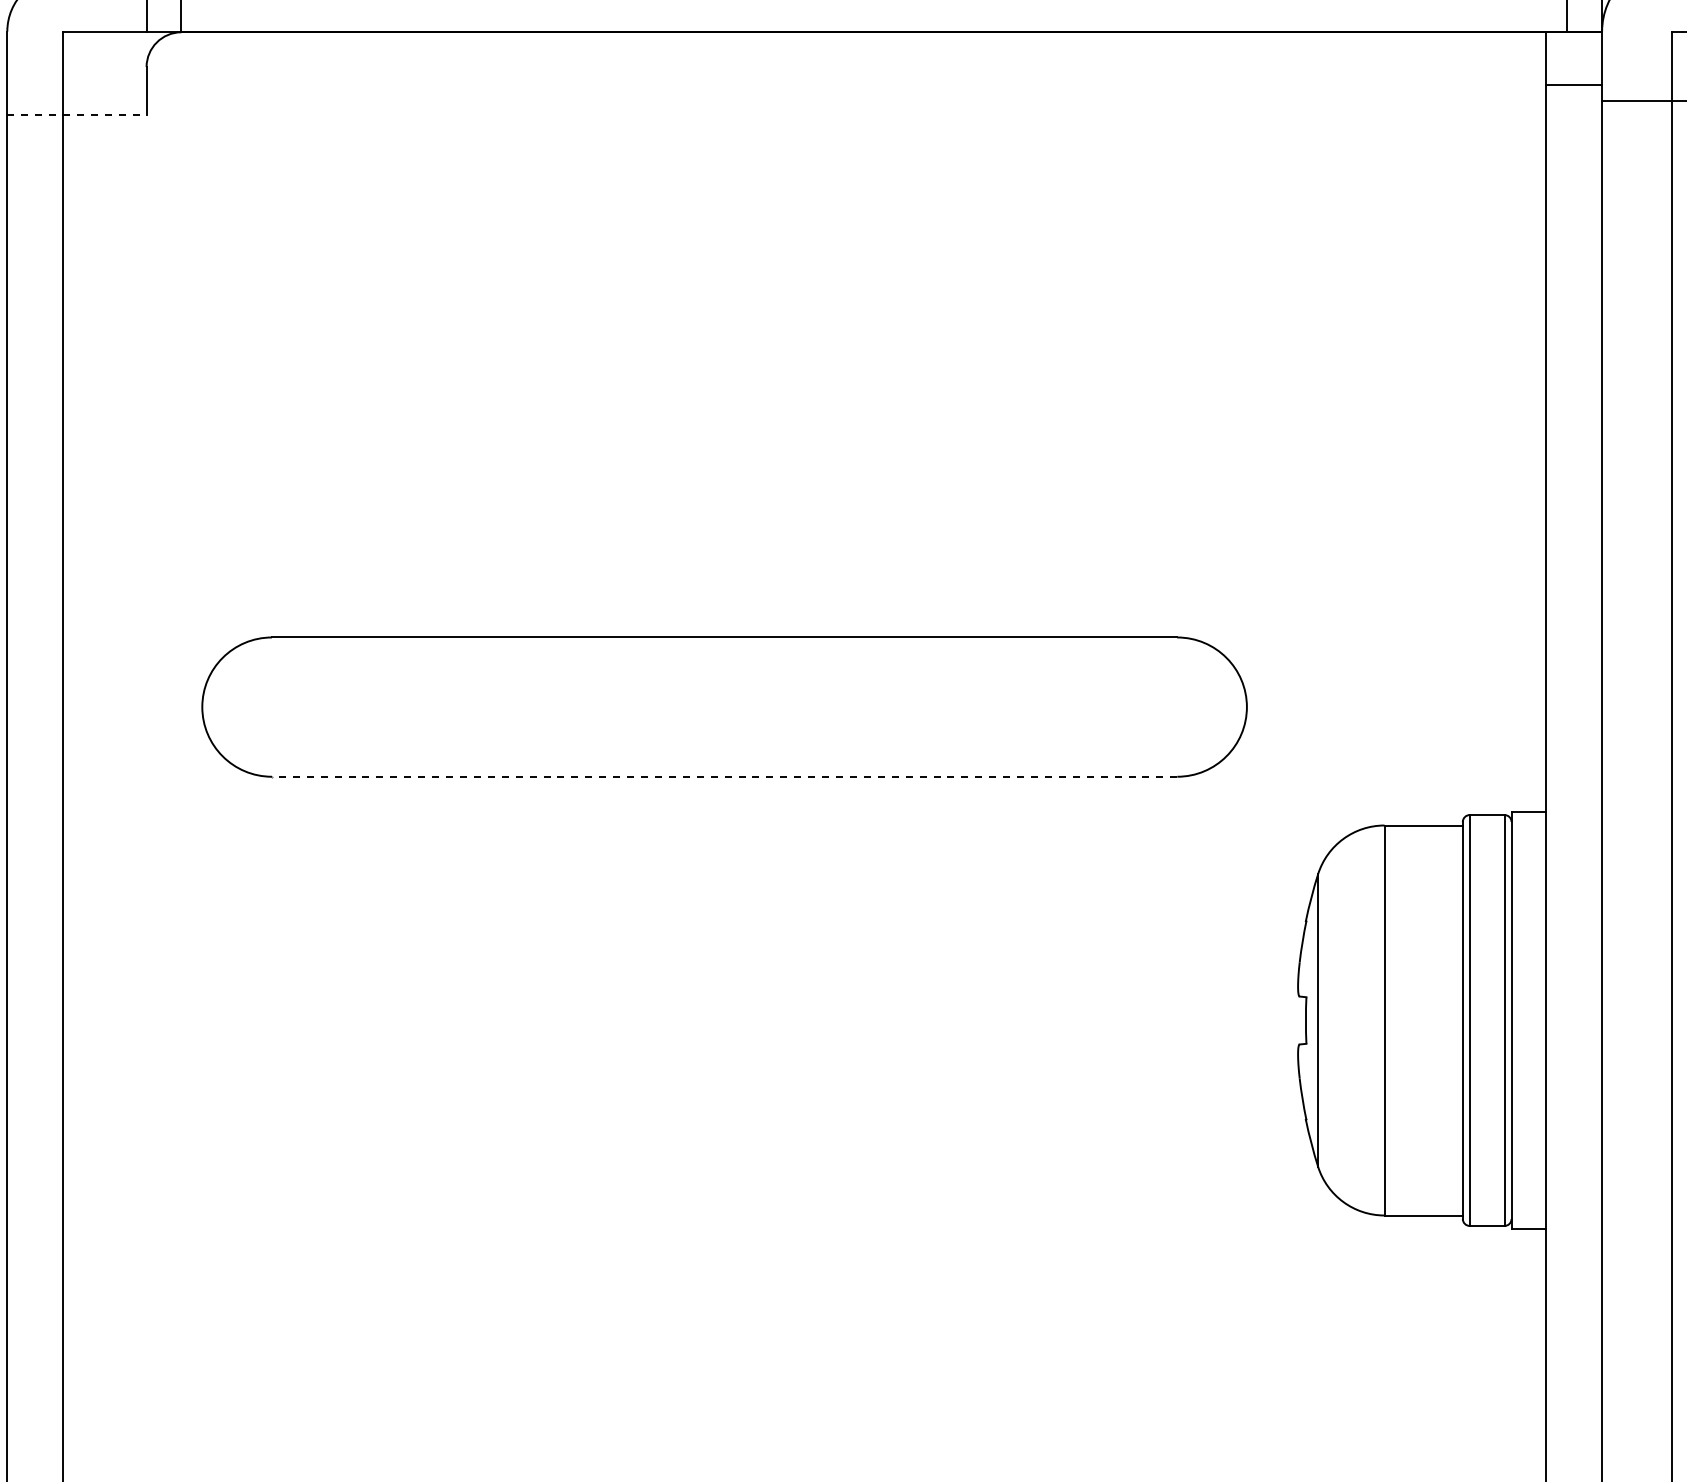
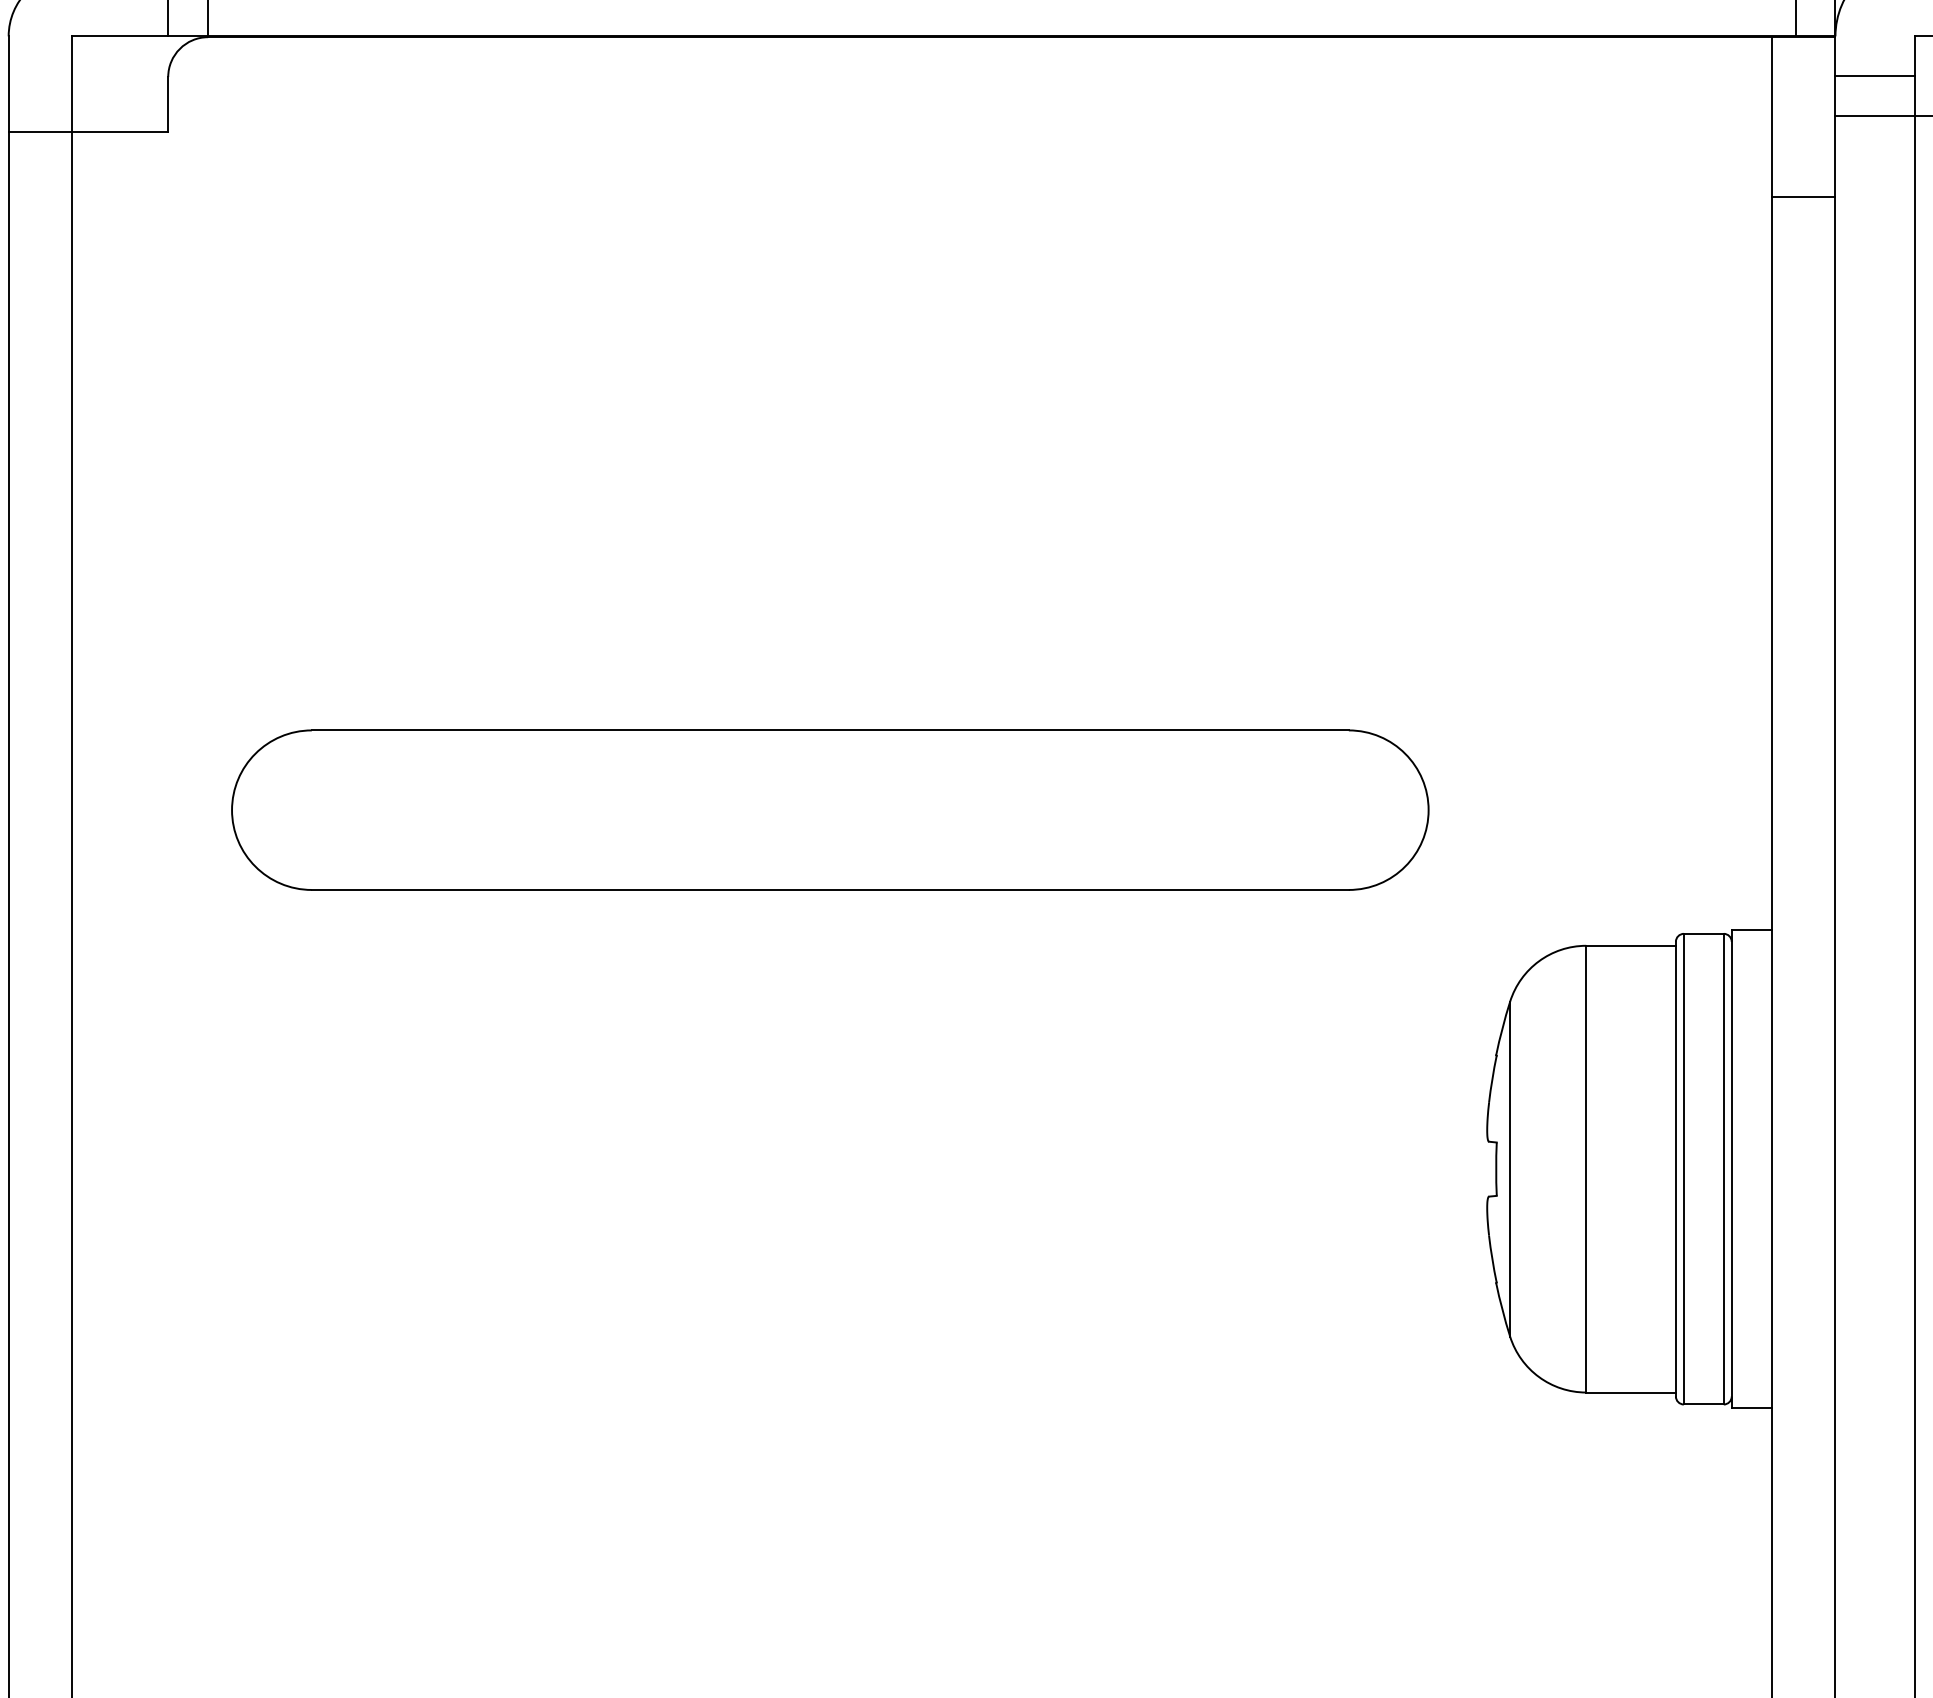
line: (1637, 66) -> (1875, 76), added
line: (1574, 84) -> (1803, 196), moved
line: (77, 115) -> (88, 132), dashed -> solid
line: (724, 776) -> (830, 889), dashed -> solid

